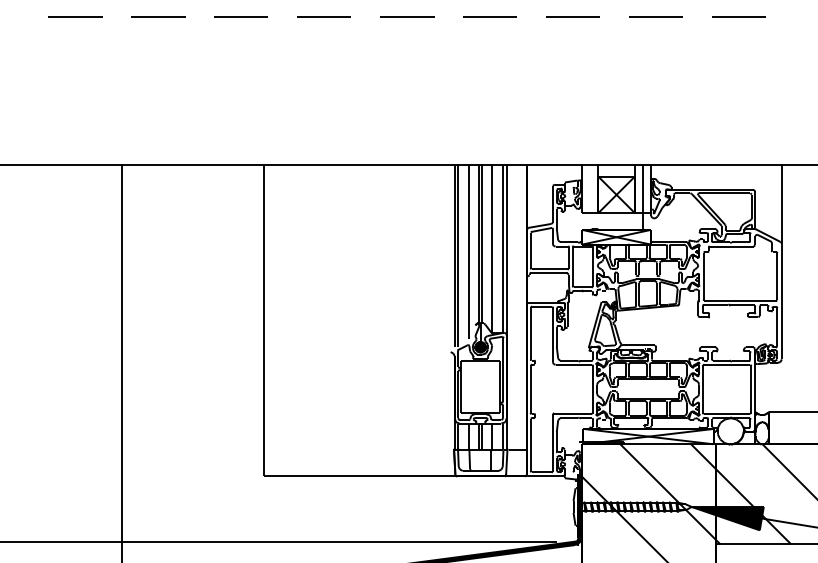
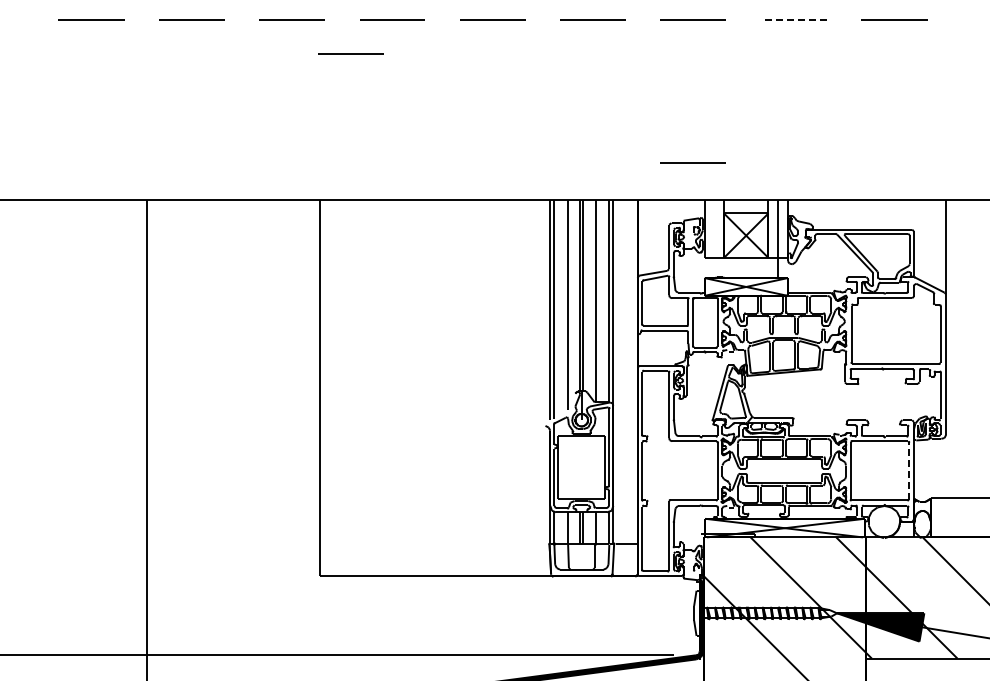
line: (655, 17) -> (793, 20), solid -> dashed
line: (289, 44) -> (350, 53), added
line: (572, 134) -> (692, 162), added
fill: (480, 346) -> (581, 419), removed
line: (751, 388) -> (909, 470), solid -> dashed

